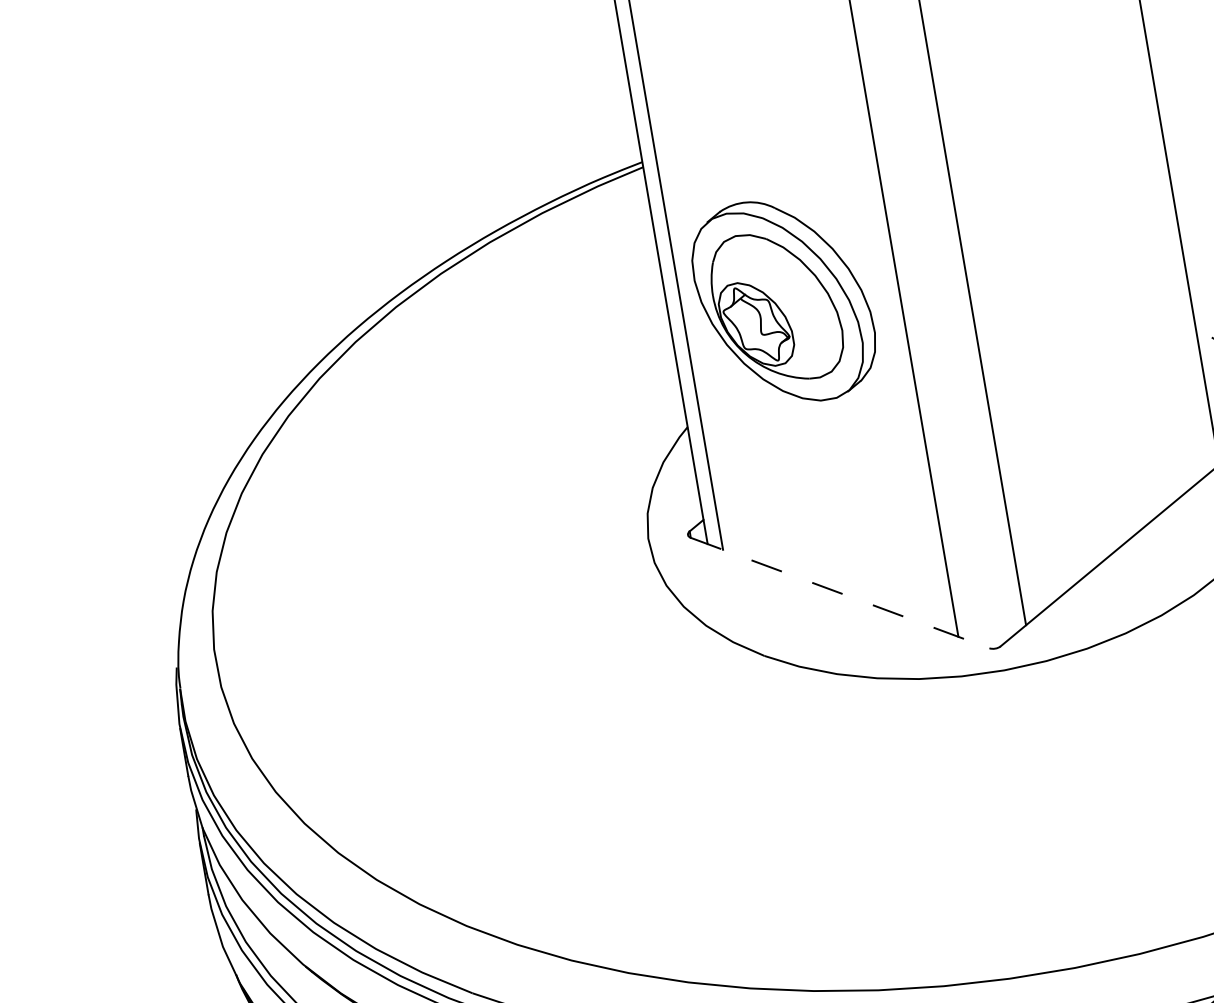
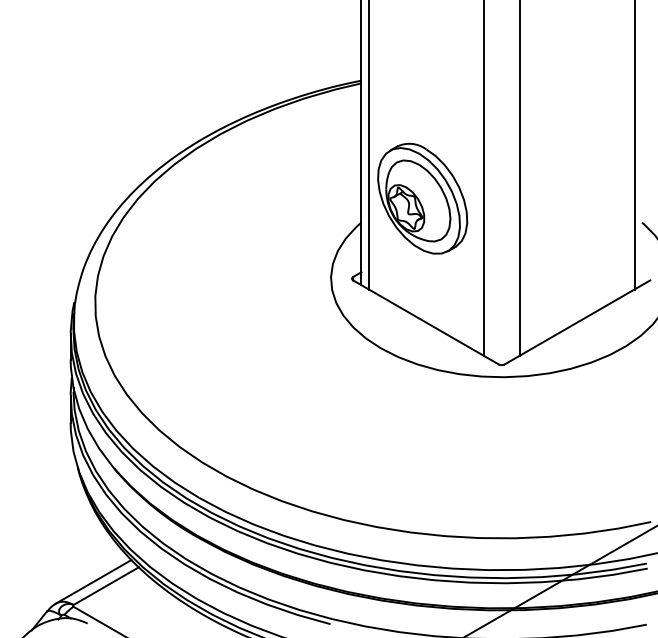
part: (783, 301) -> (422, 198), moved
line: (839, 593) -> (425, 322), dashed -> solid

